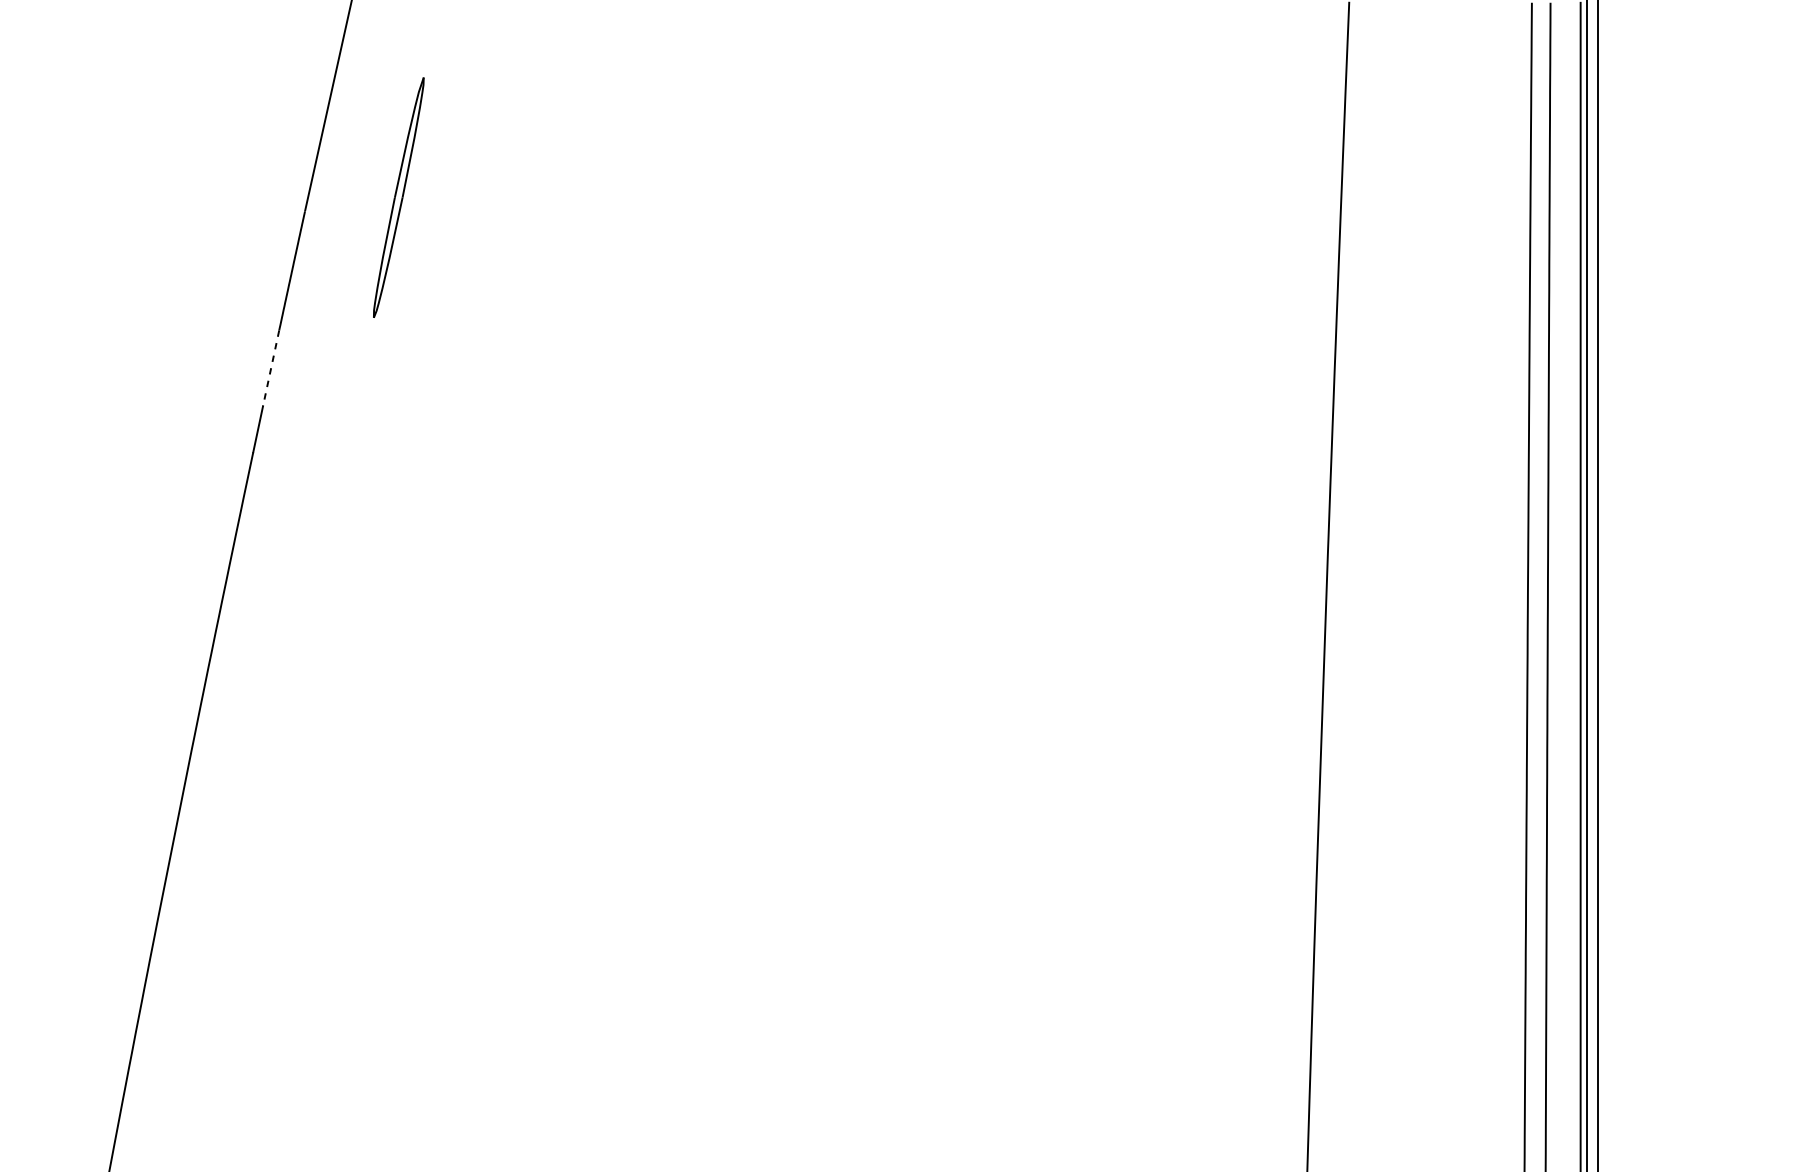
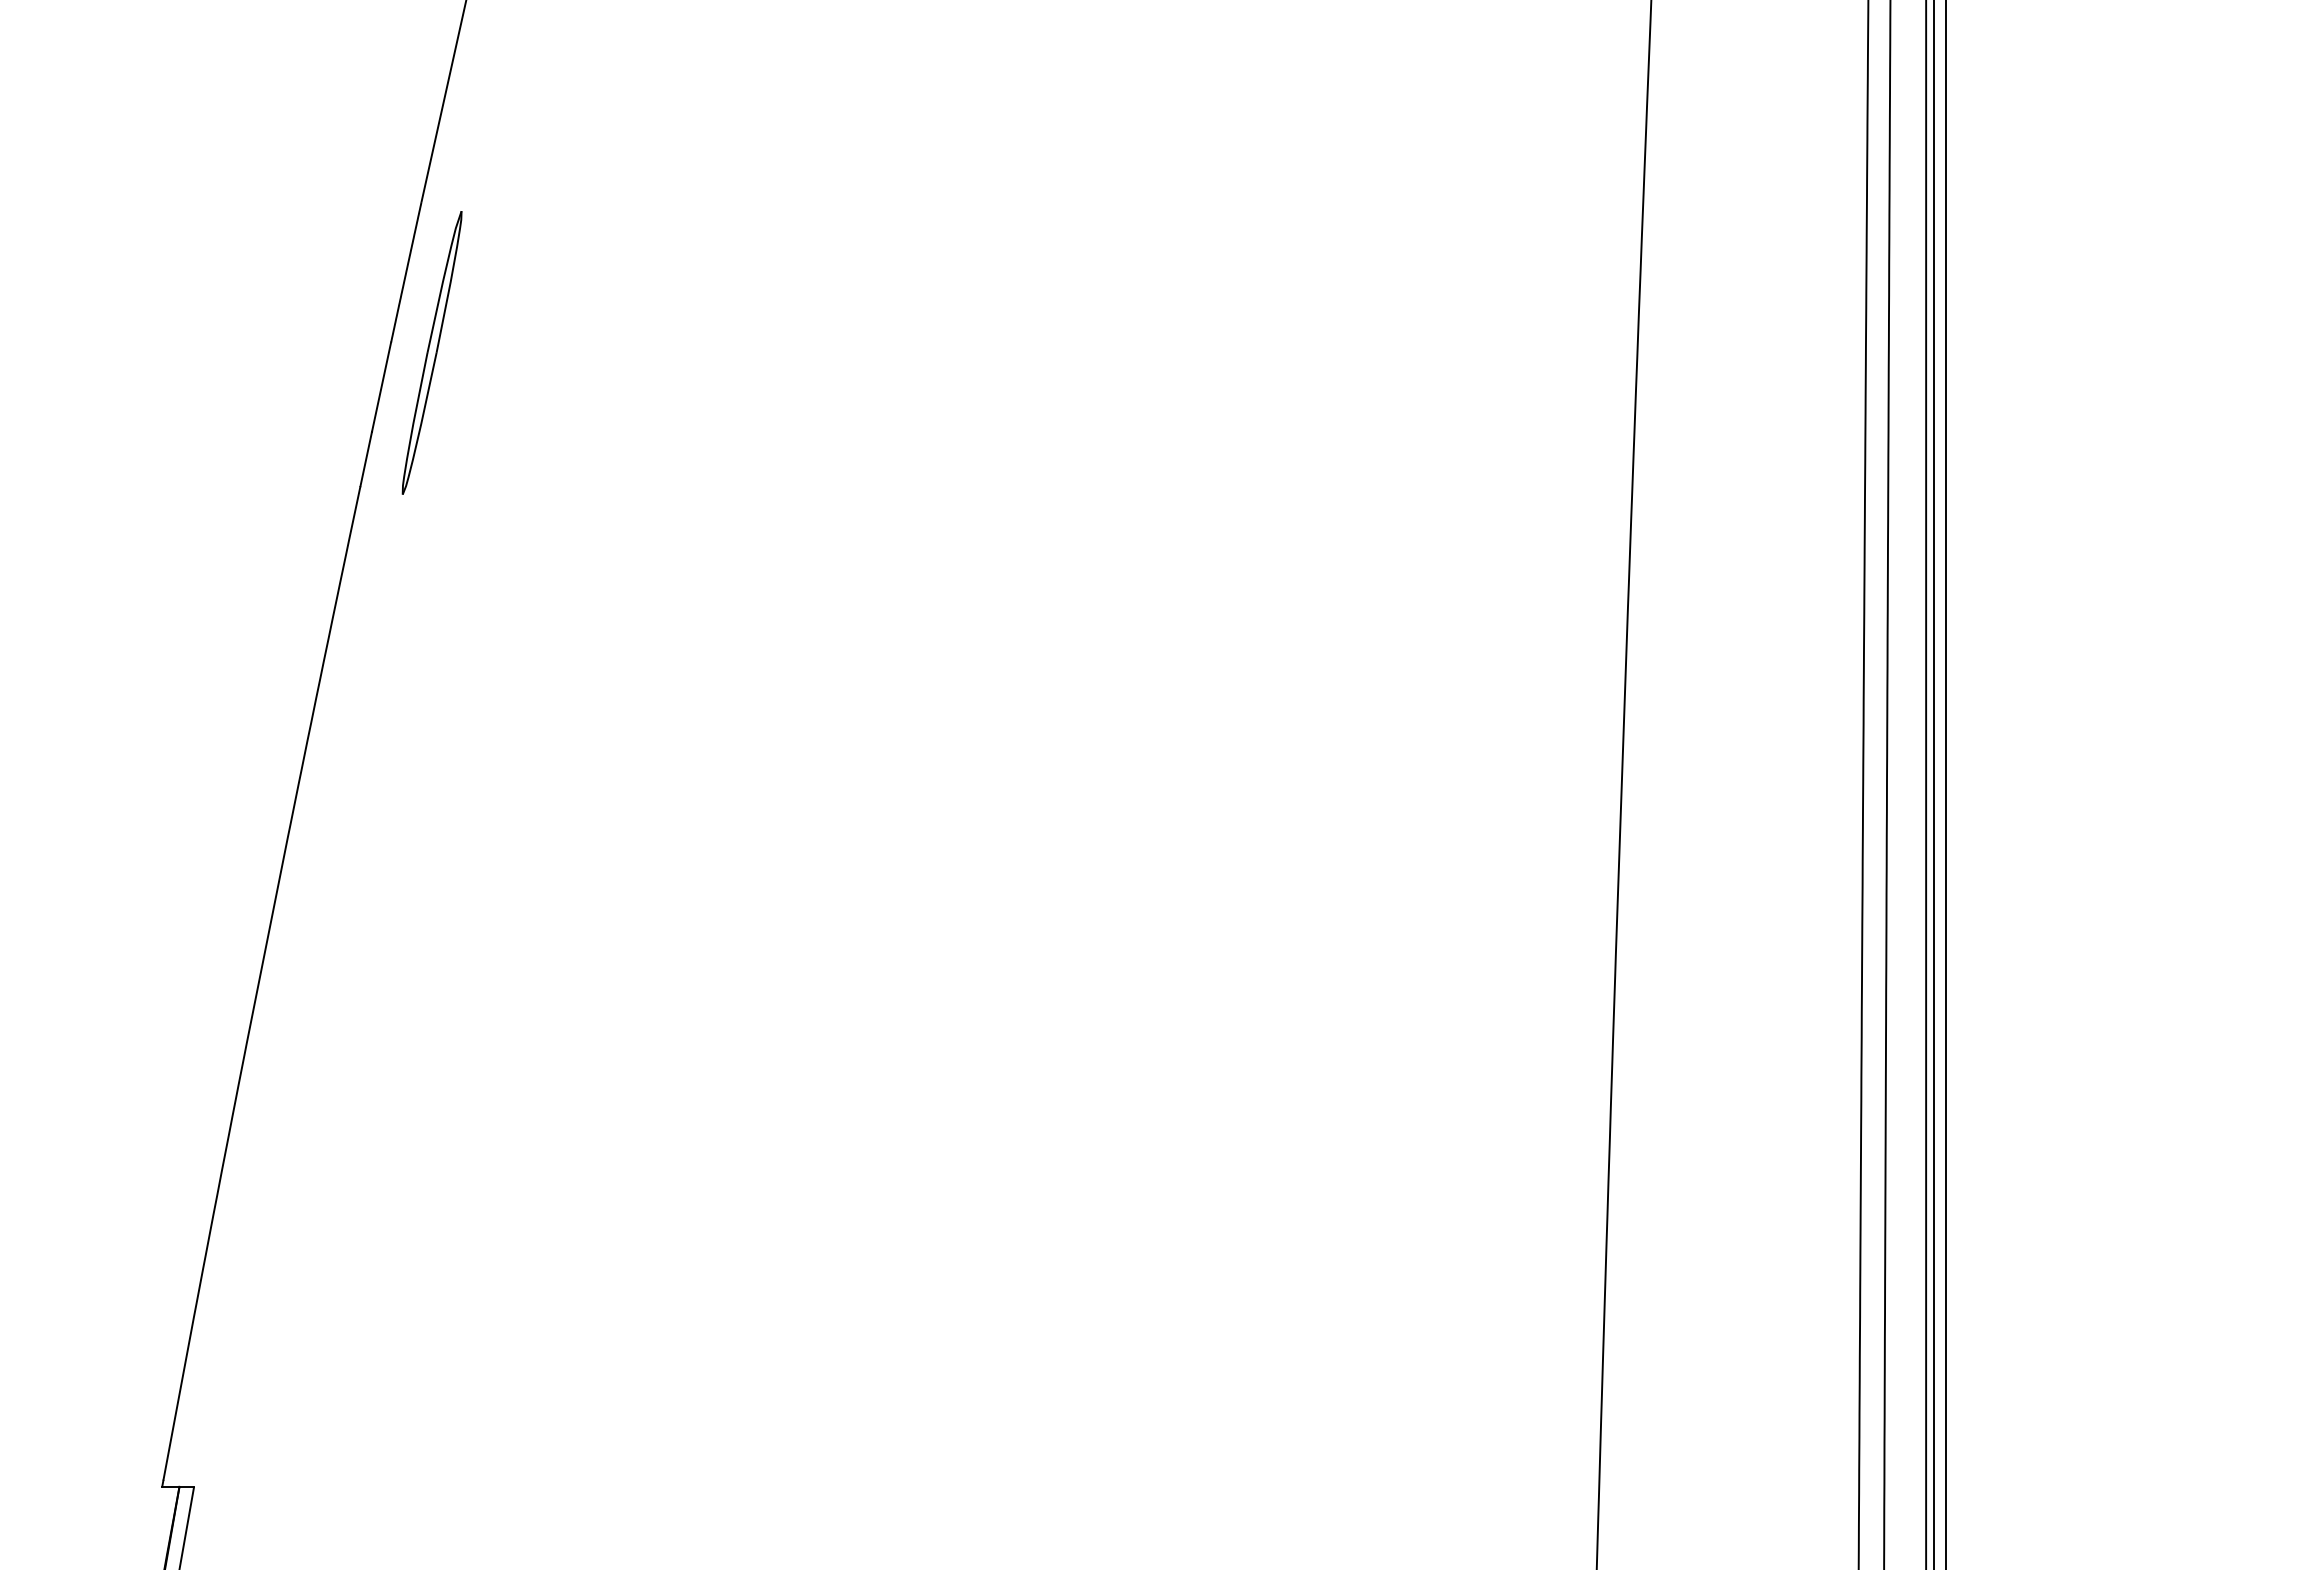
part: (398, 197) -> (431, 352), moved
line: (271, 368) -> (381, 387), dashed -> solid

